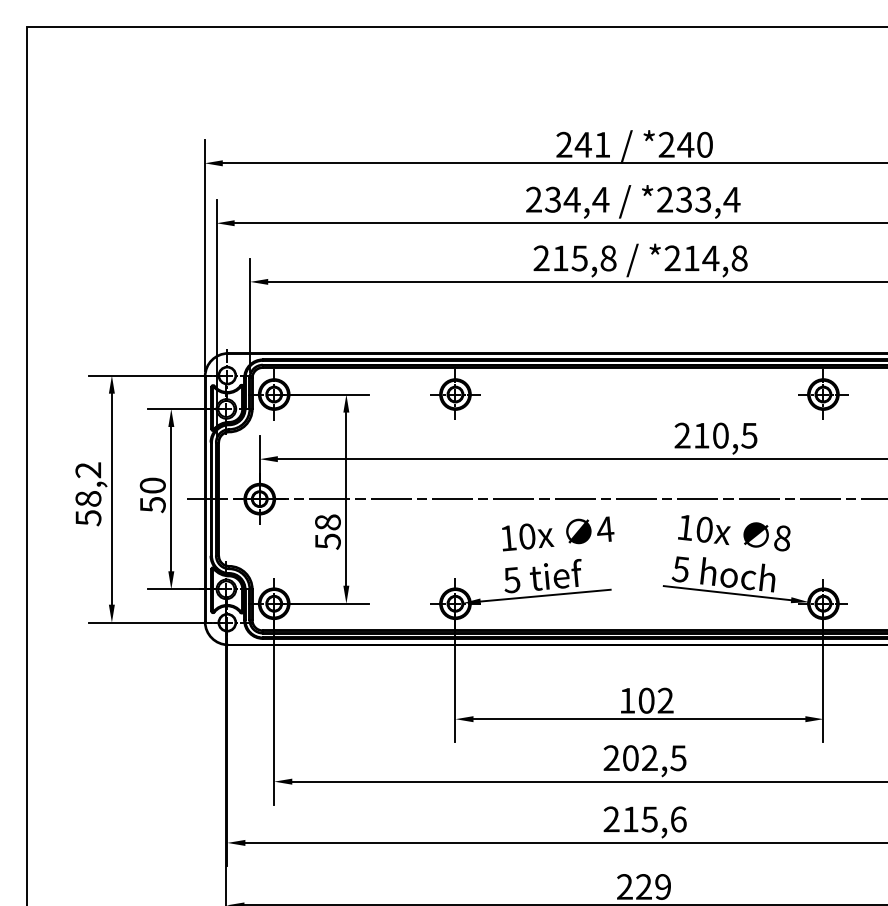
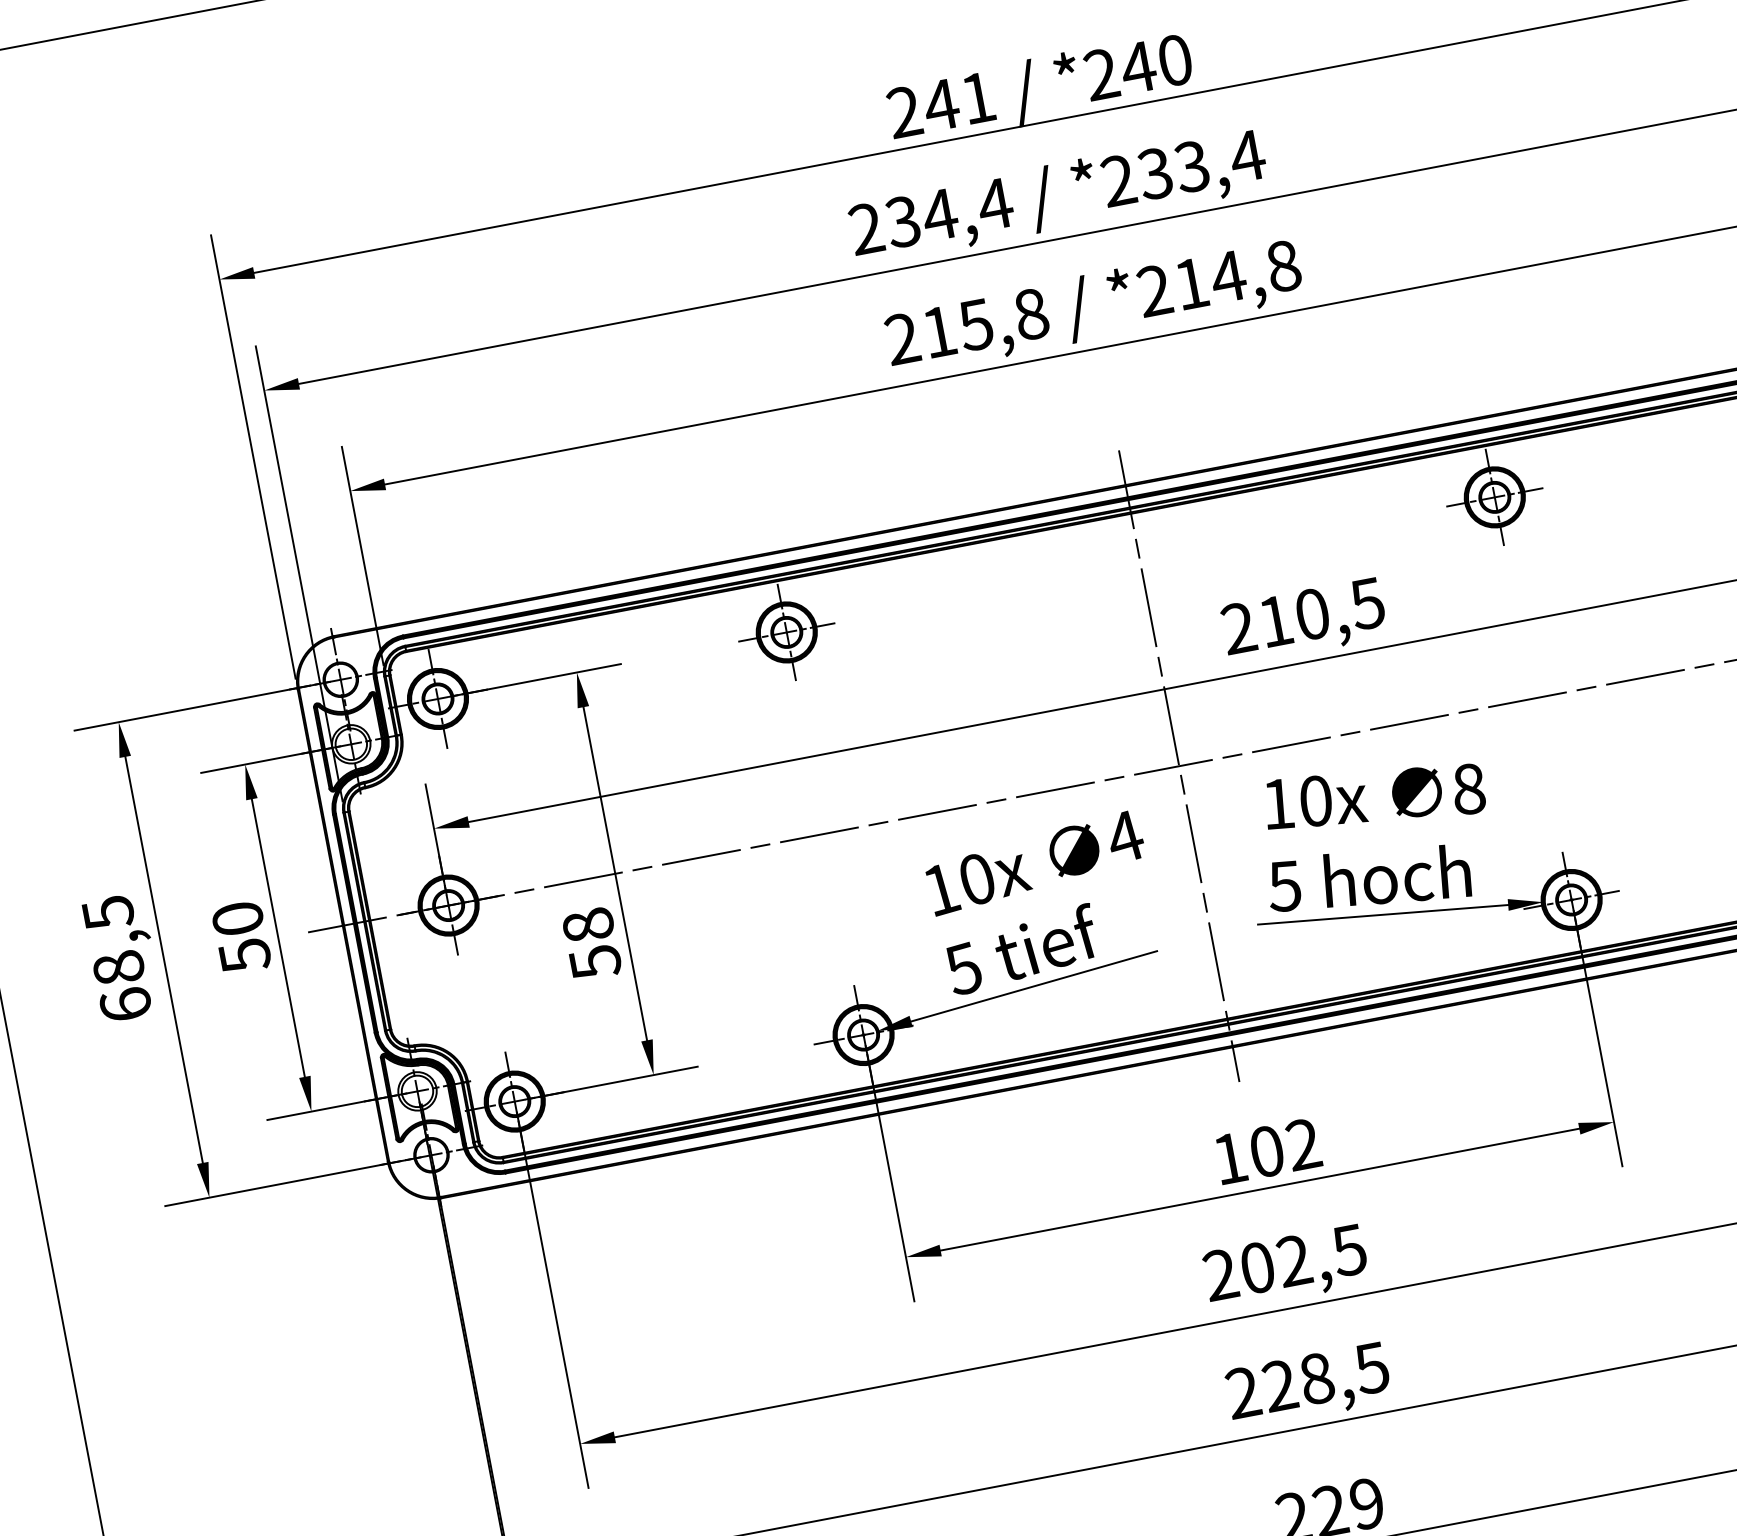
text: (88, 494) -> (117, 959), 58,2 -> 68,5
line: (639, 499) -> (1179, 766), added
text: (654, 819) -> (1325, 1377), 215,6 -> 228,5

